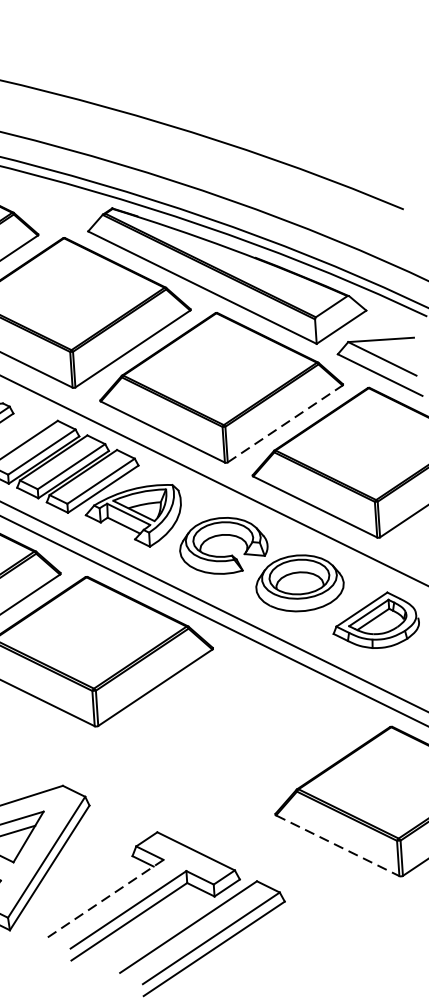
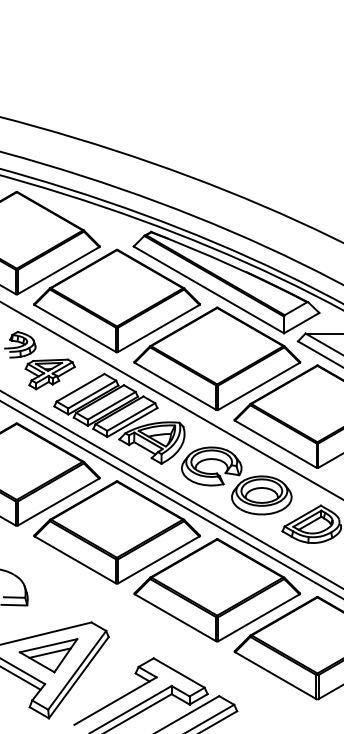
line: (285, 424) -> (259, 386), dashed -> solid
part: (242, 726) -> (216, 590), added
line: (337, 845) -> (275, 675), dashed -> solid
line: (105, 897) -> (115, 700), dashed -> solid

